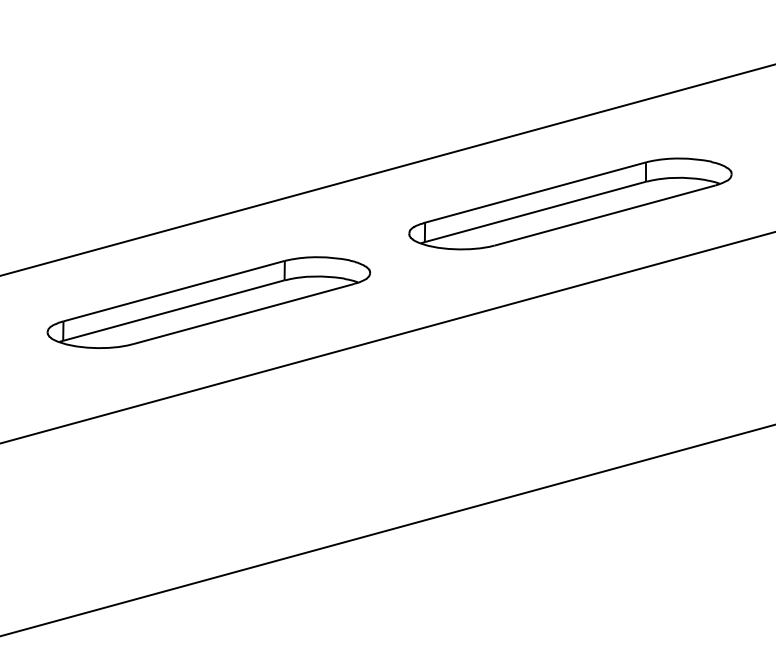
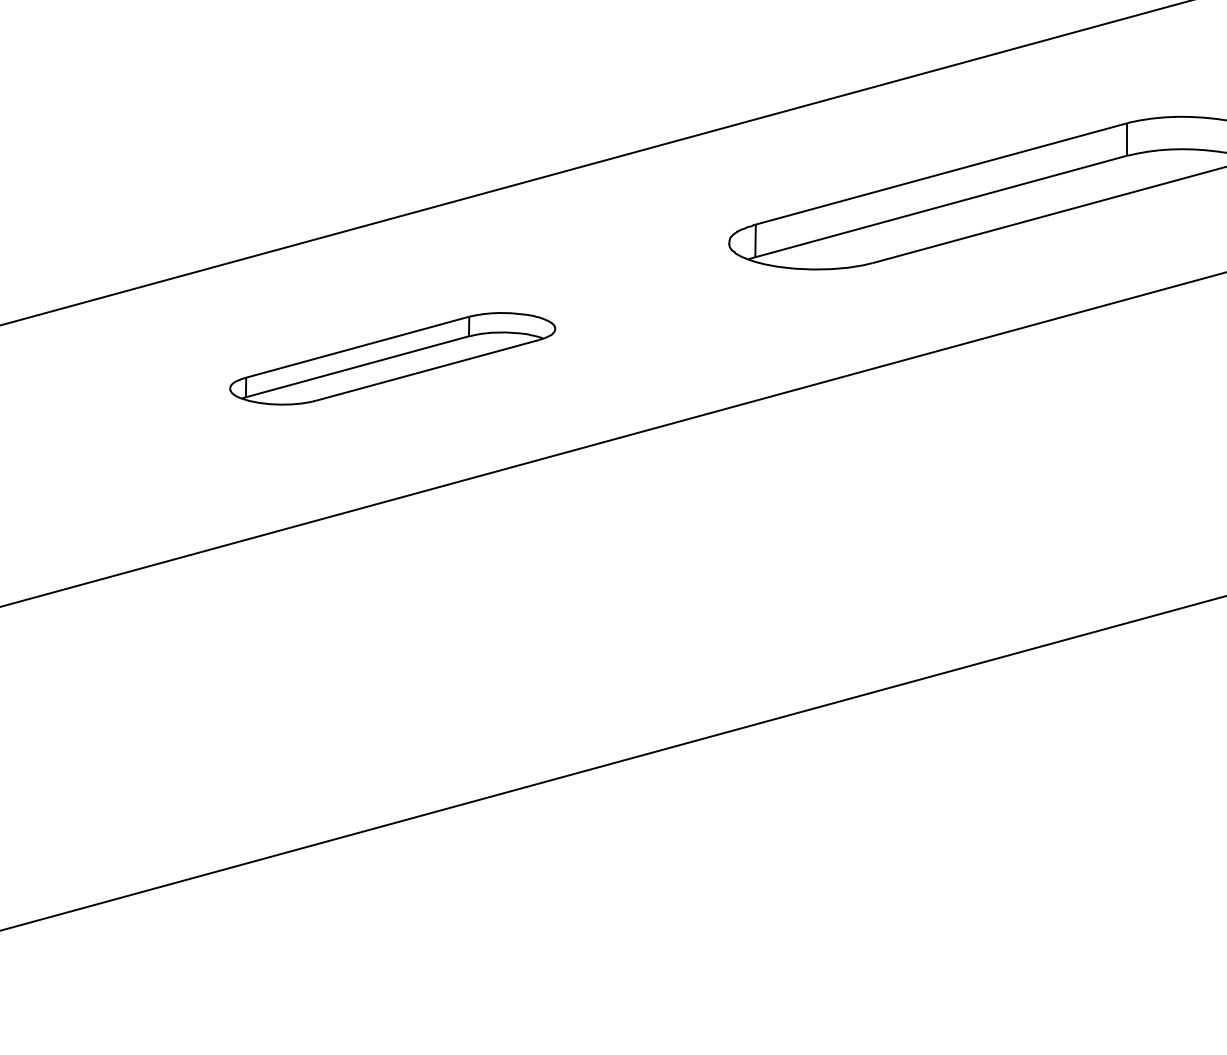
part: (208, 302) -> (391, 358), size x0.6

